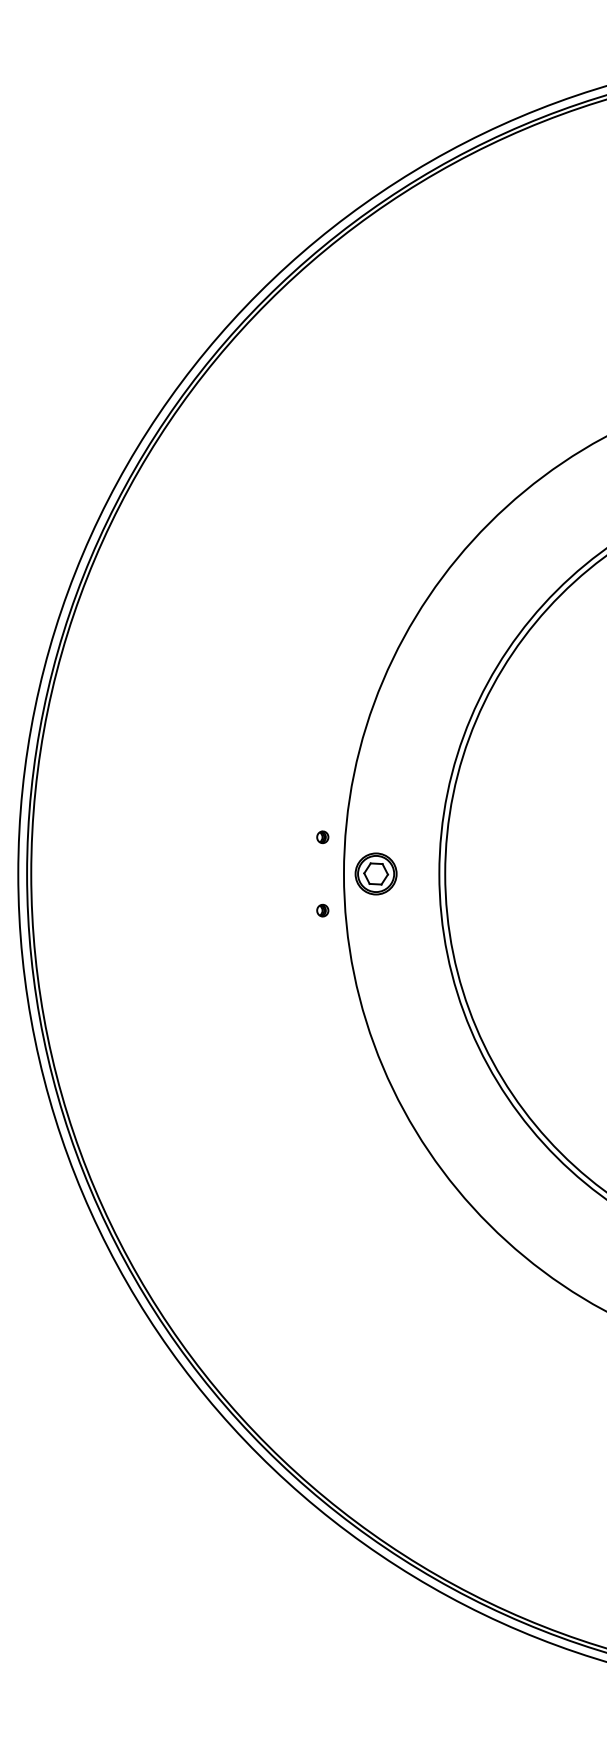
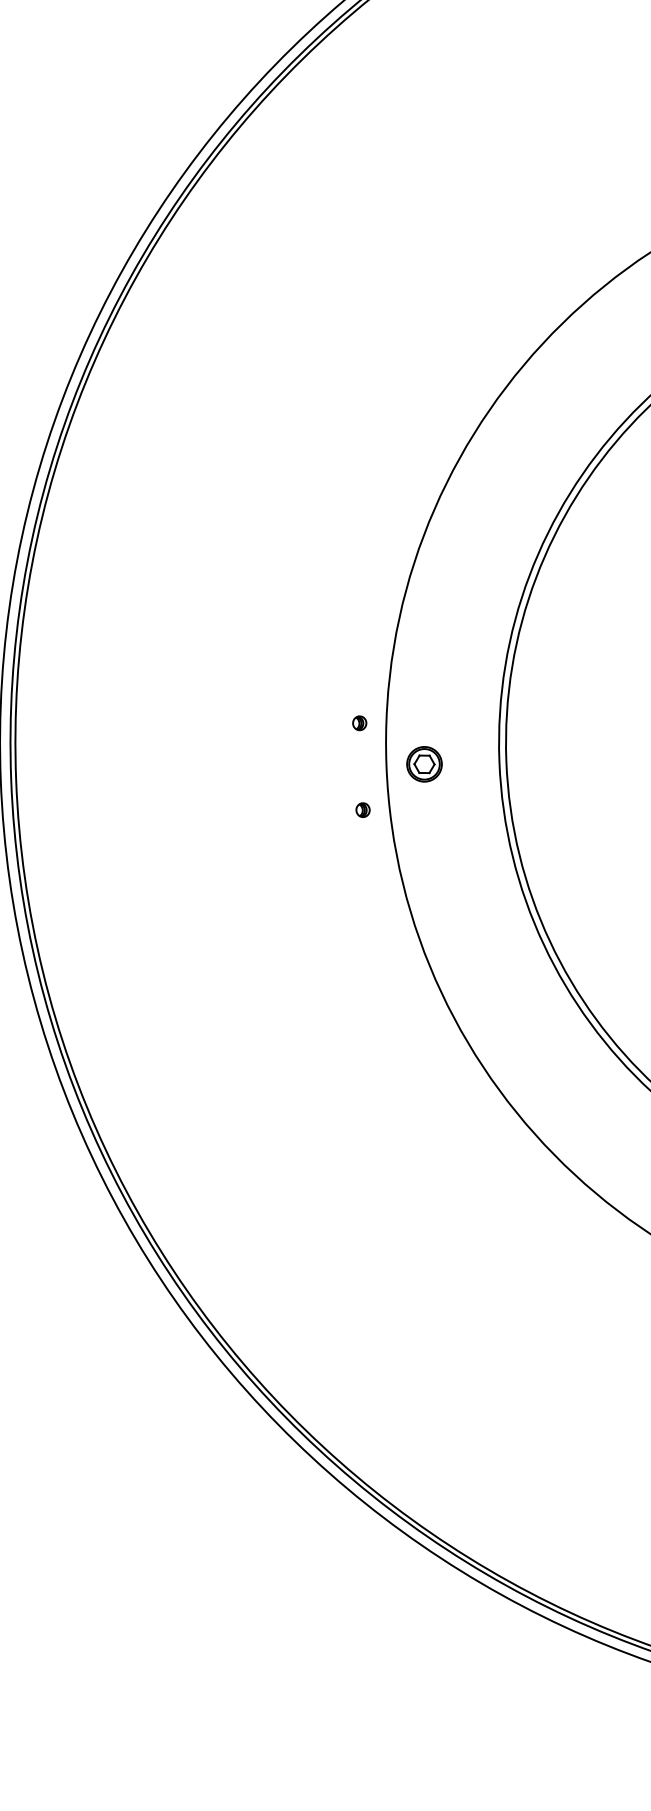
part: (375, 873) -> (423, 763), size x0.71

